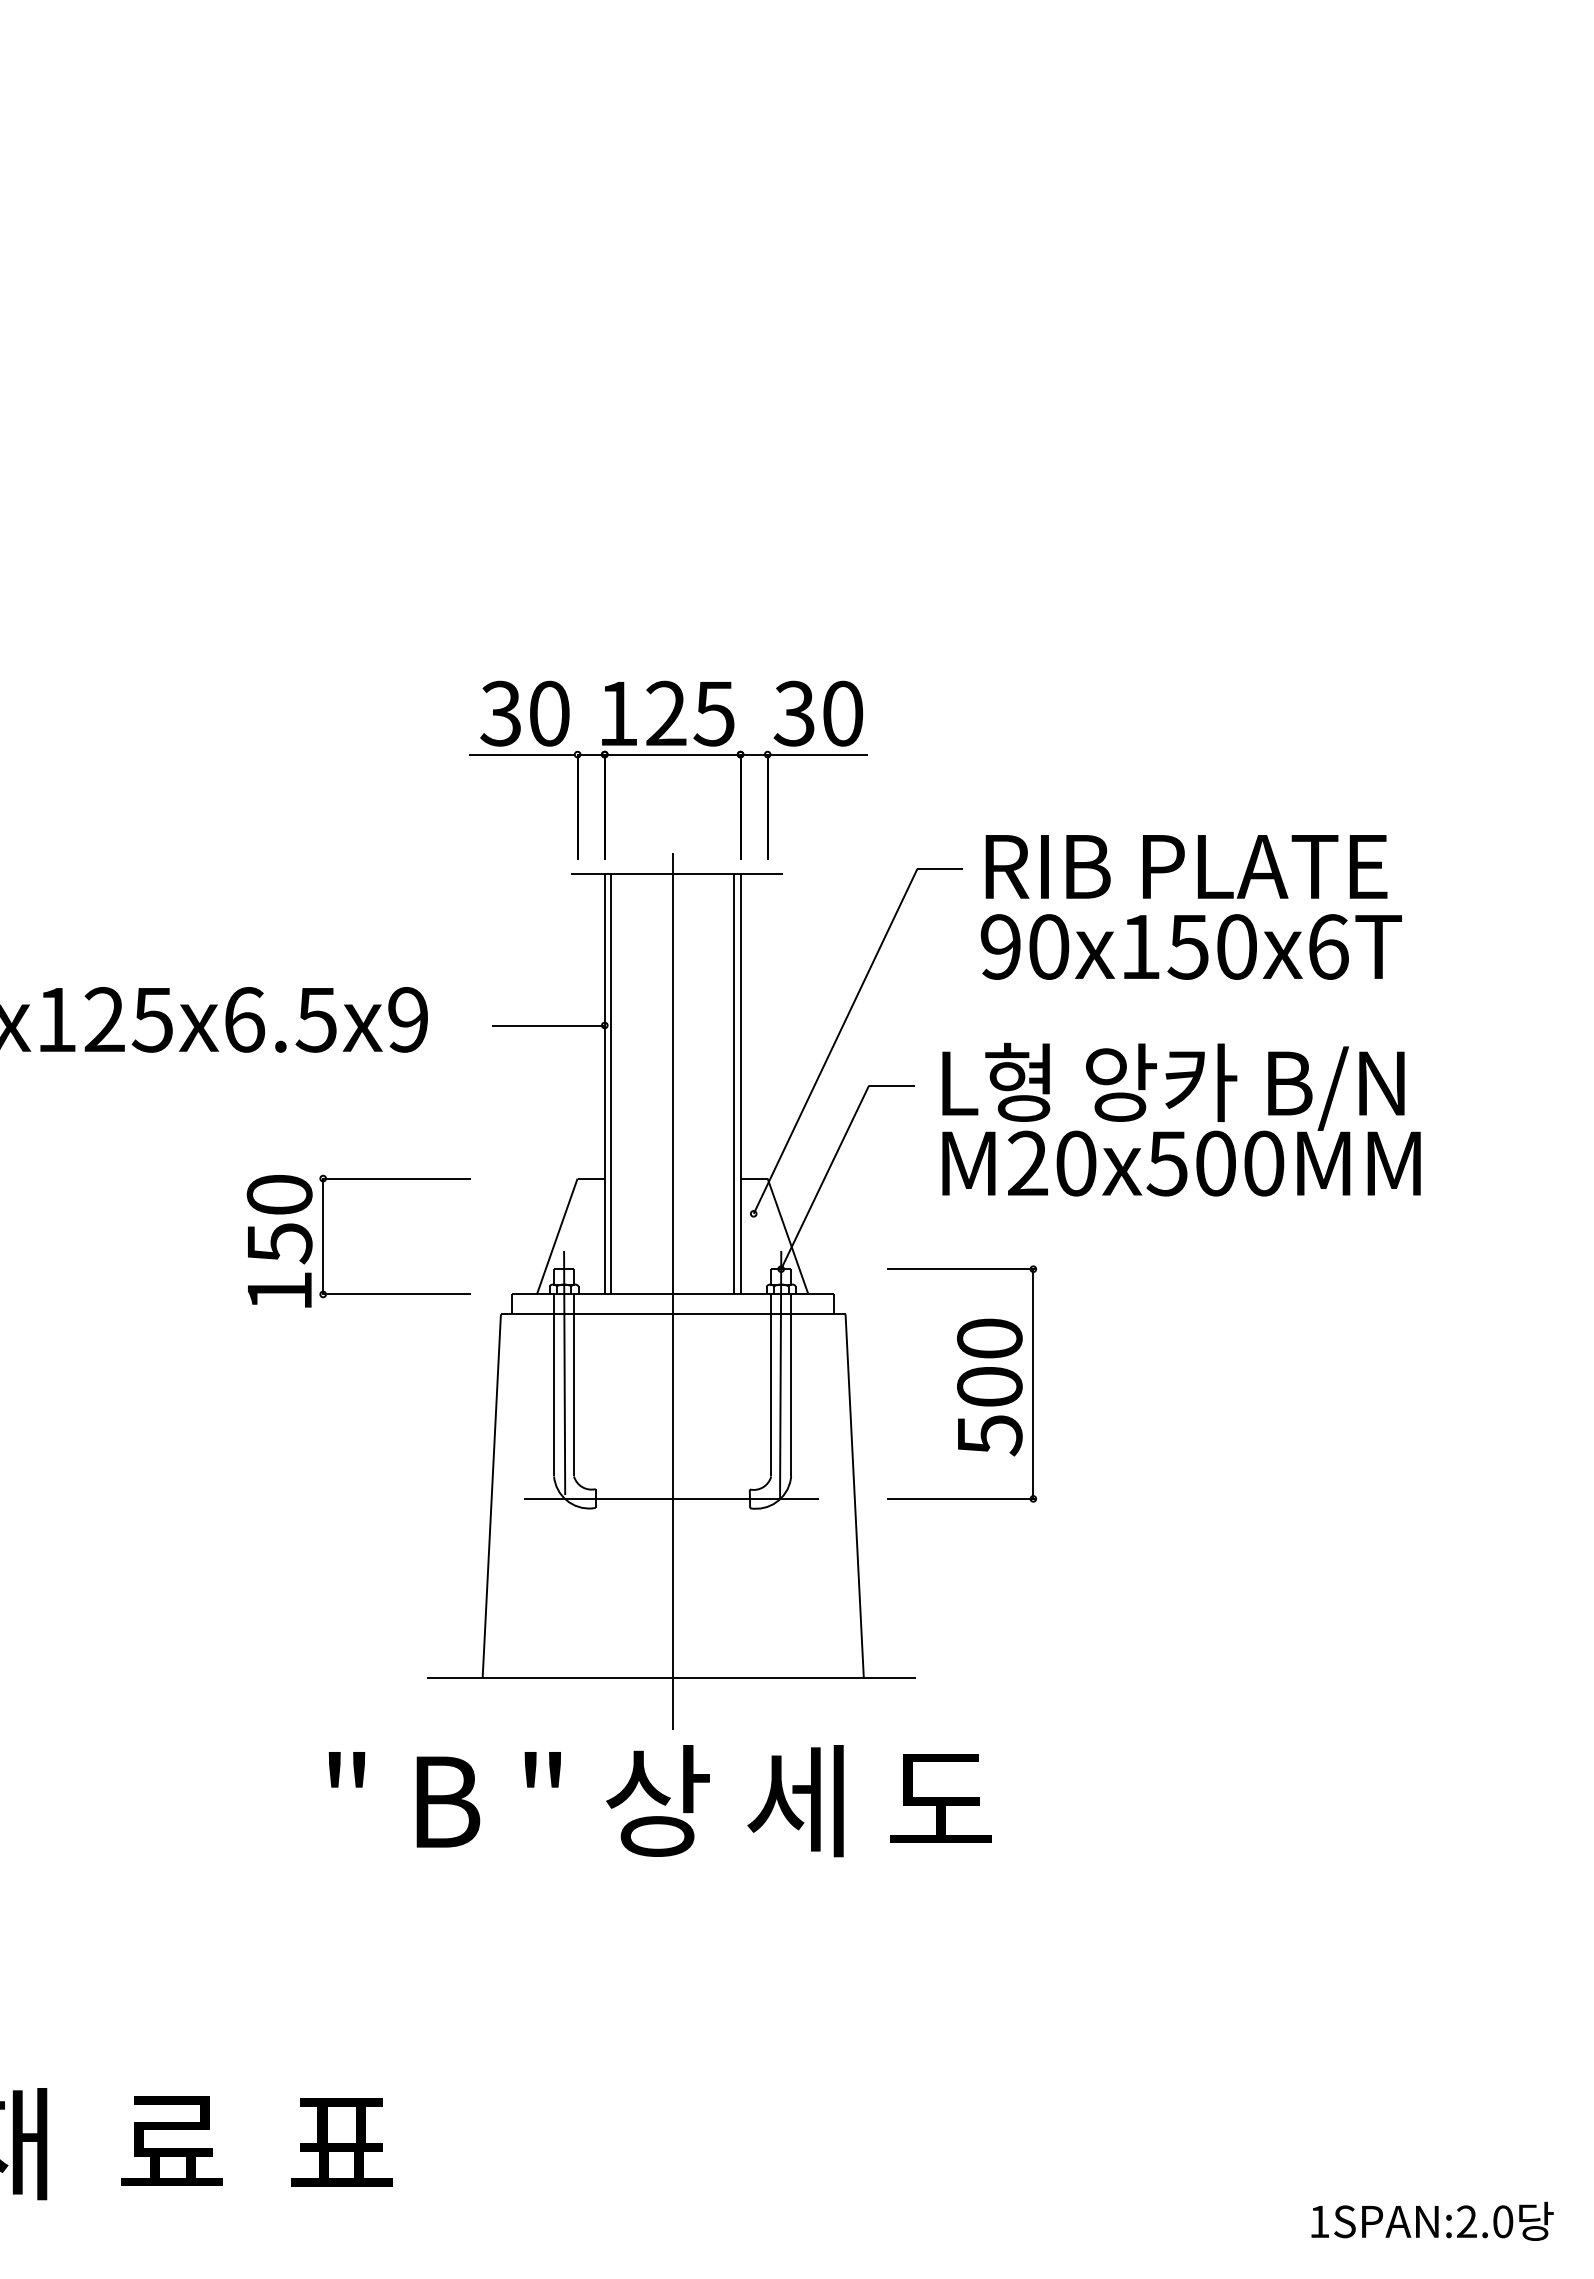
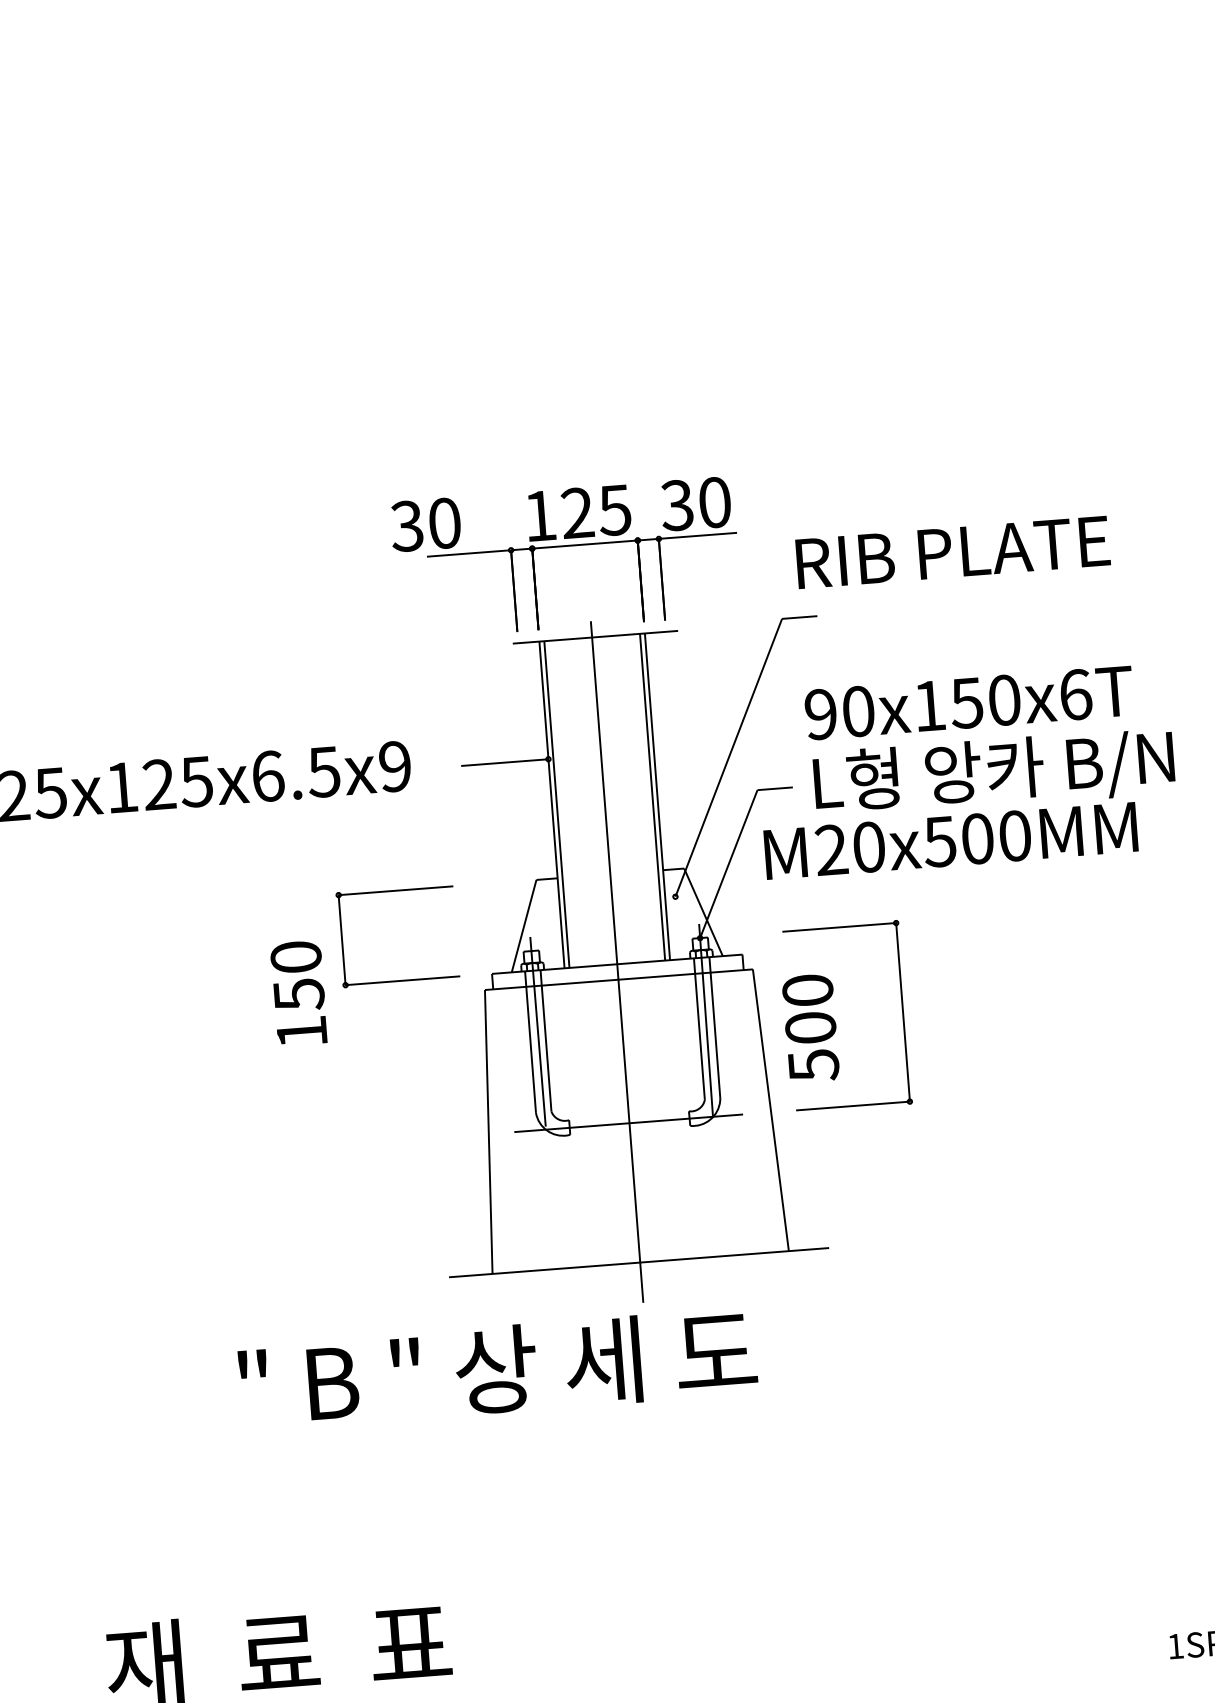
text: (524, 713) -> (425, 524), moved
text: (1186, 866) -> (953, 552), moved
text: (1190, 946) -> (968, 702), moved
text: (1181, 1163) -> (950, 840), moved
text: (279, 1241) -> (298, 993), moved
text: (989, 1387) -> (810, 1028), moved
text: (659, 1801) -> (497, 1370), moved

